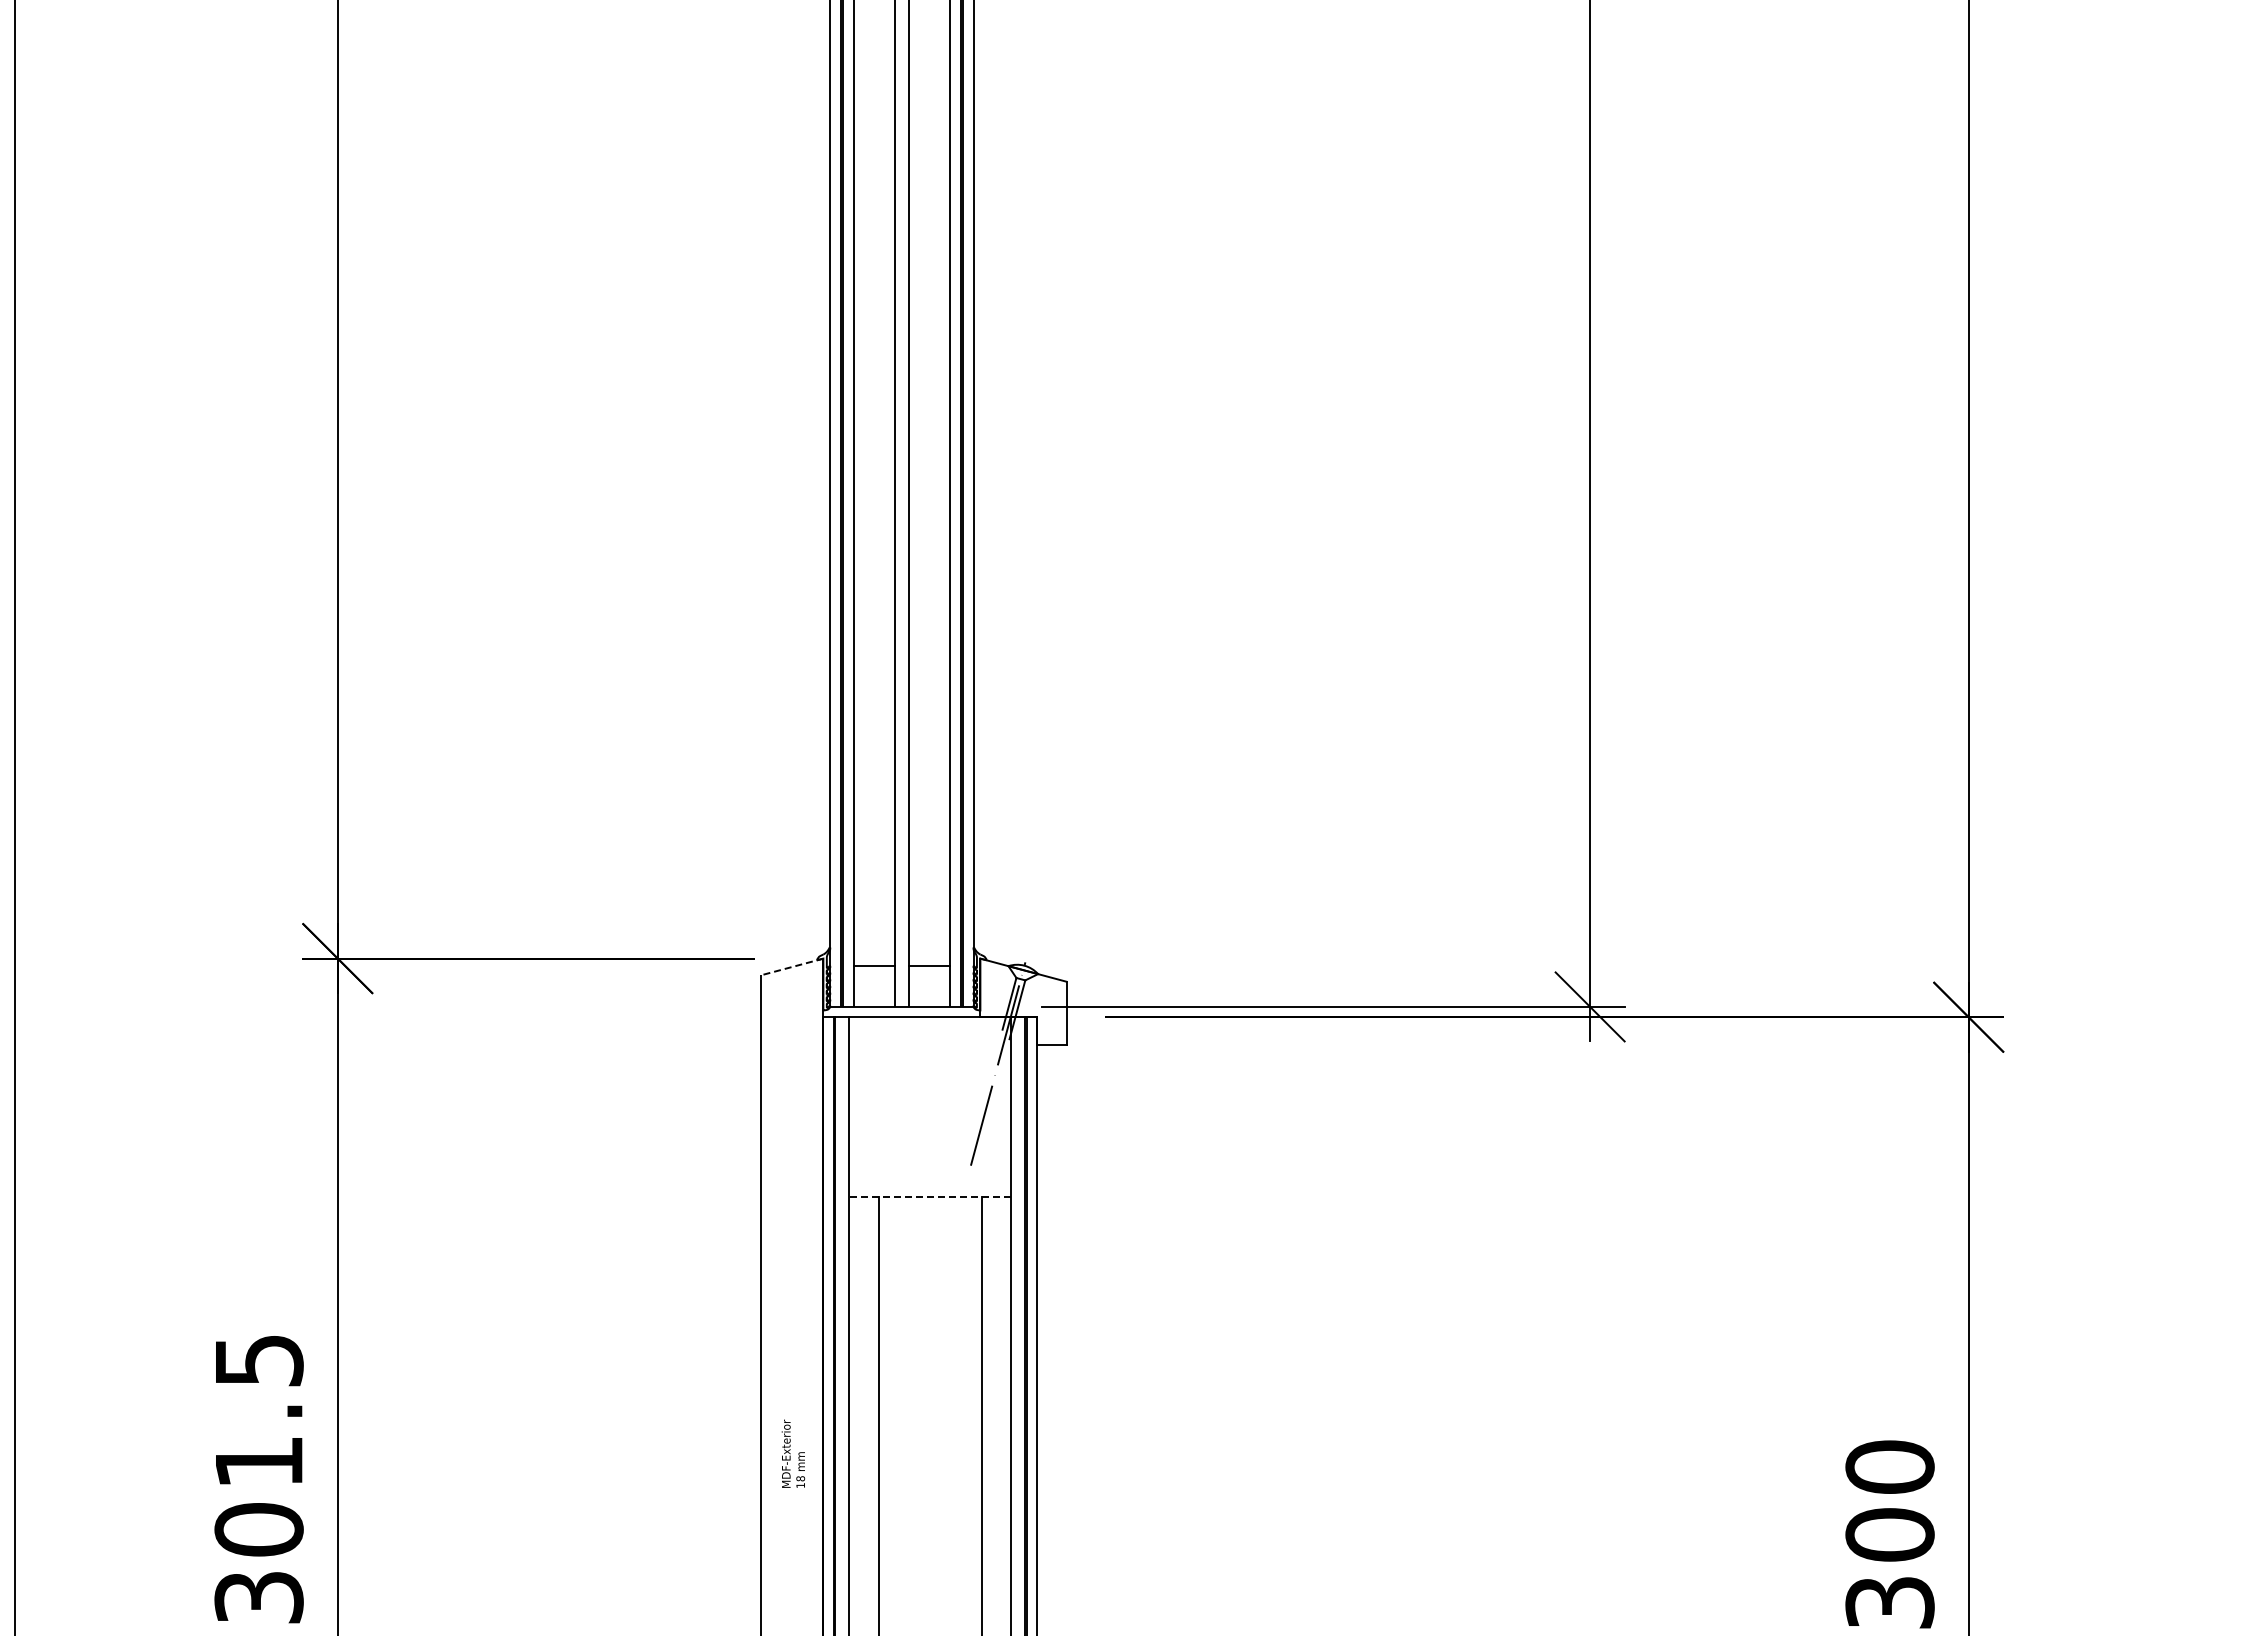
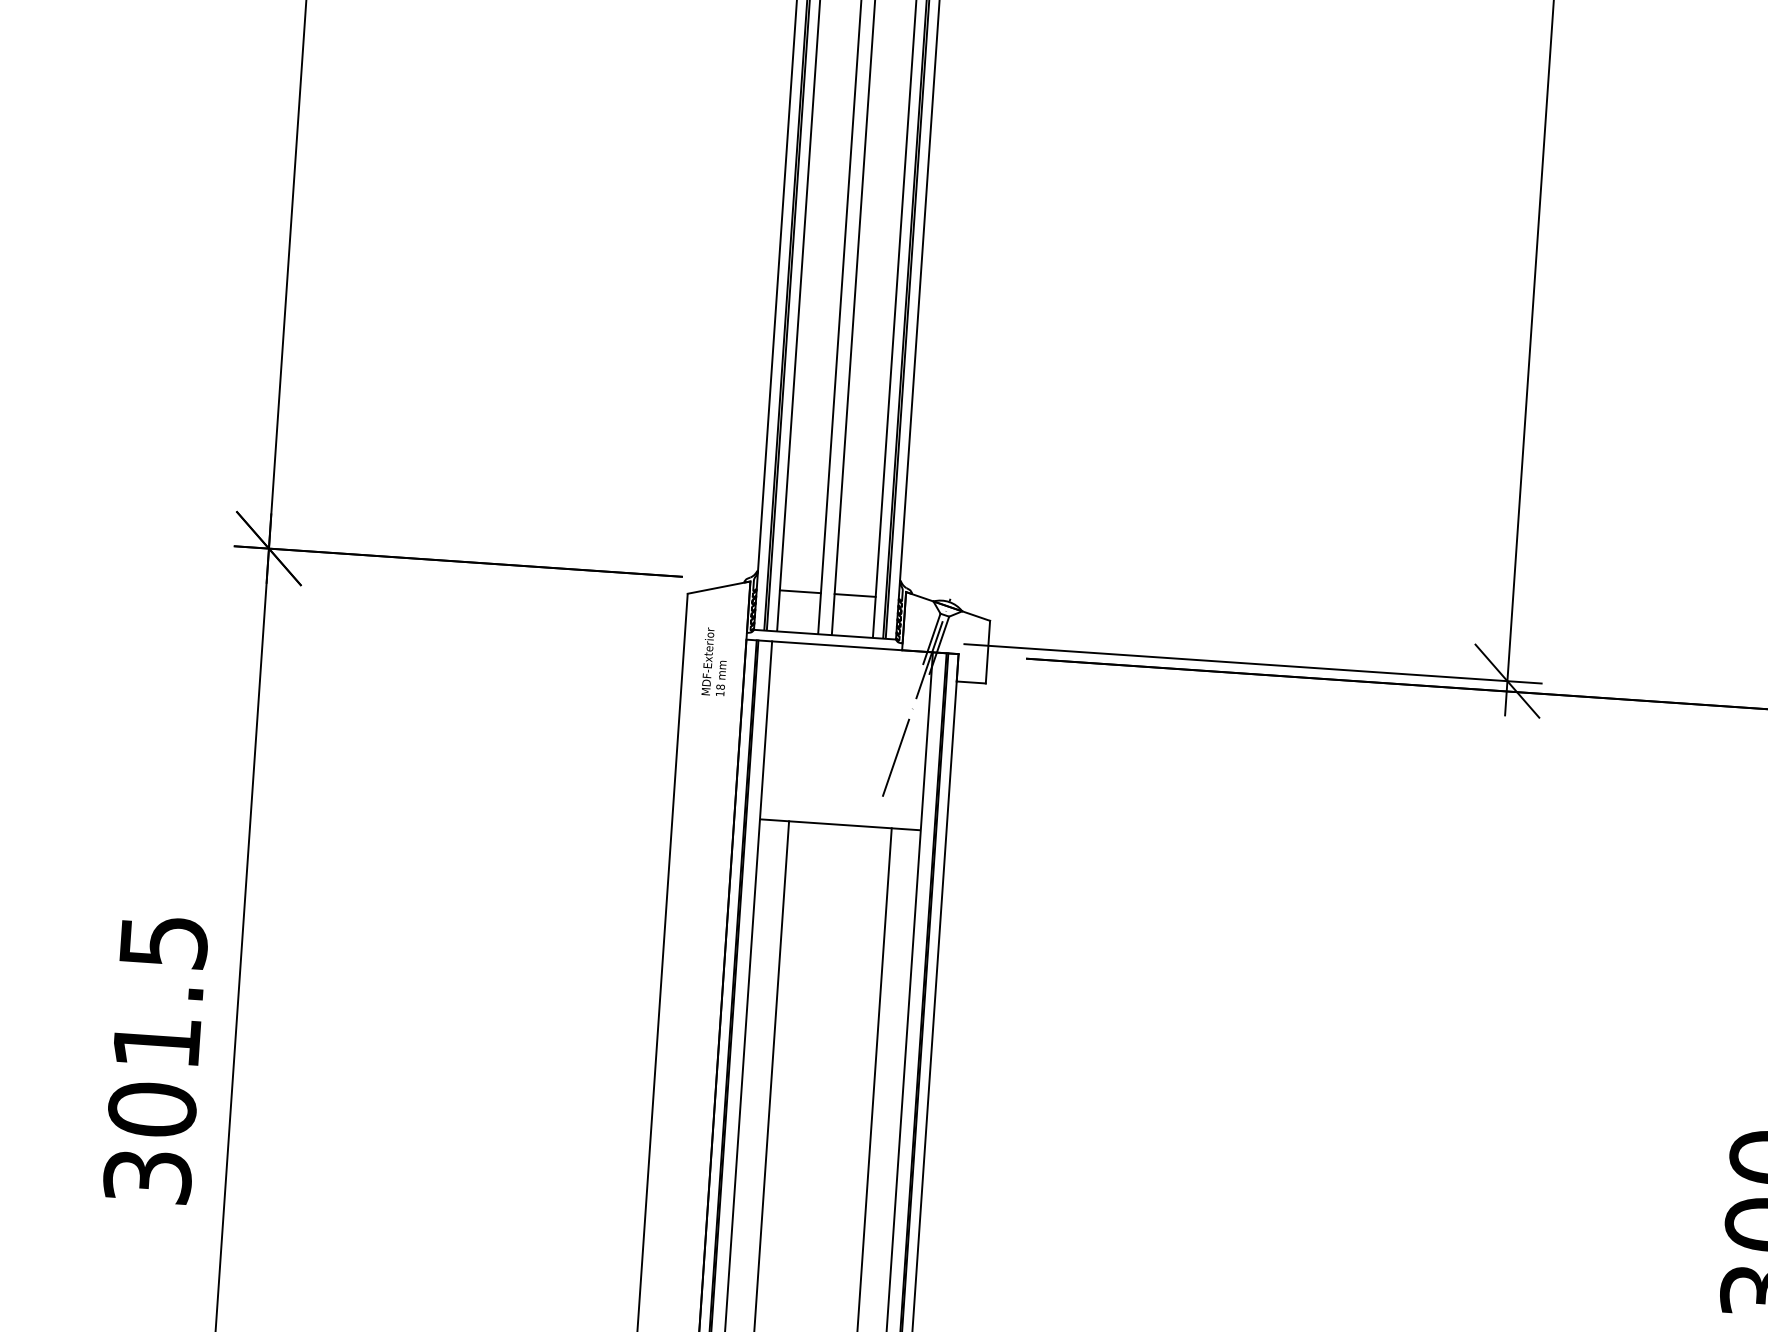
line: (791, 967) -> (718, 588), dashed -> solid
line: (929, 1196) -> (839, 824), dashed -> solid
text: (793, 1453) -> (715, 661), moved

